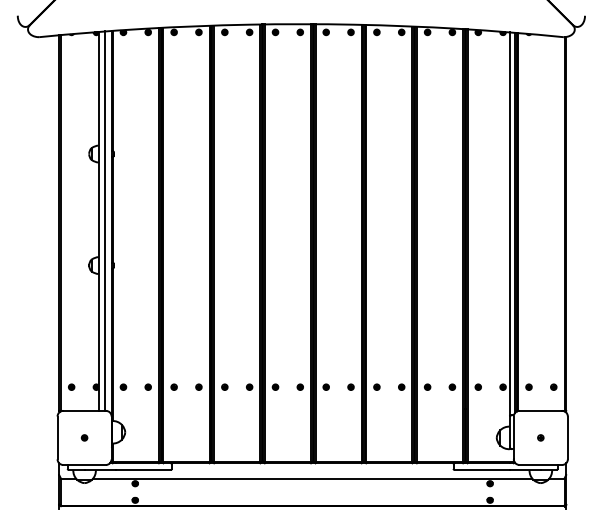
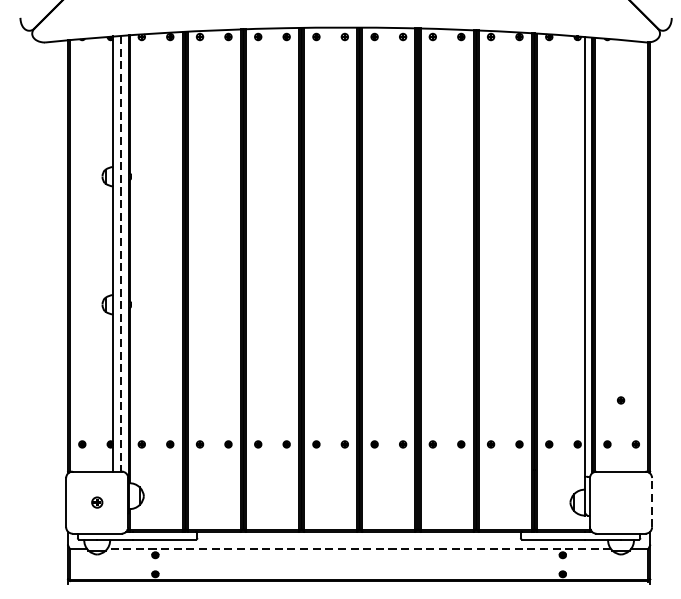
line: (105, 221) -> (121, 254), solid -> dashed
part: (84, 437) -> (97, 502), size x1.6
part: (540, 437) -> (620, 399), moved
line: (567, 437) -> (651, 502), solid -> dashed
line: (312, 478) -> (358, 549), solid -> dashed

